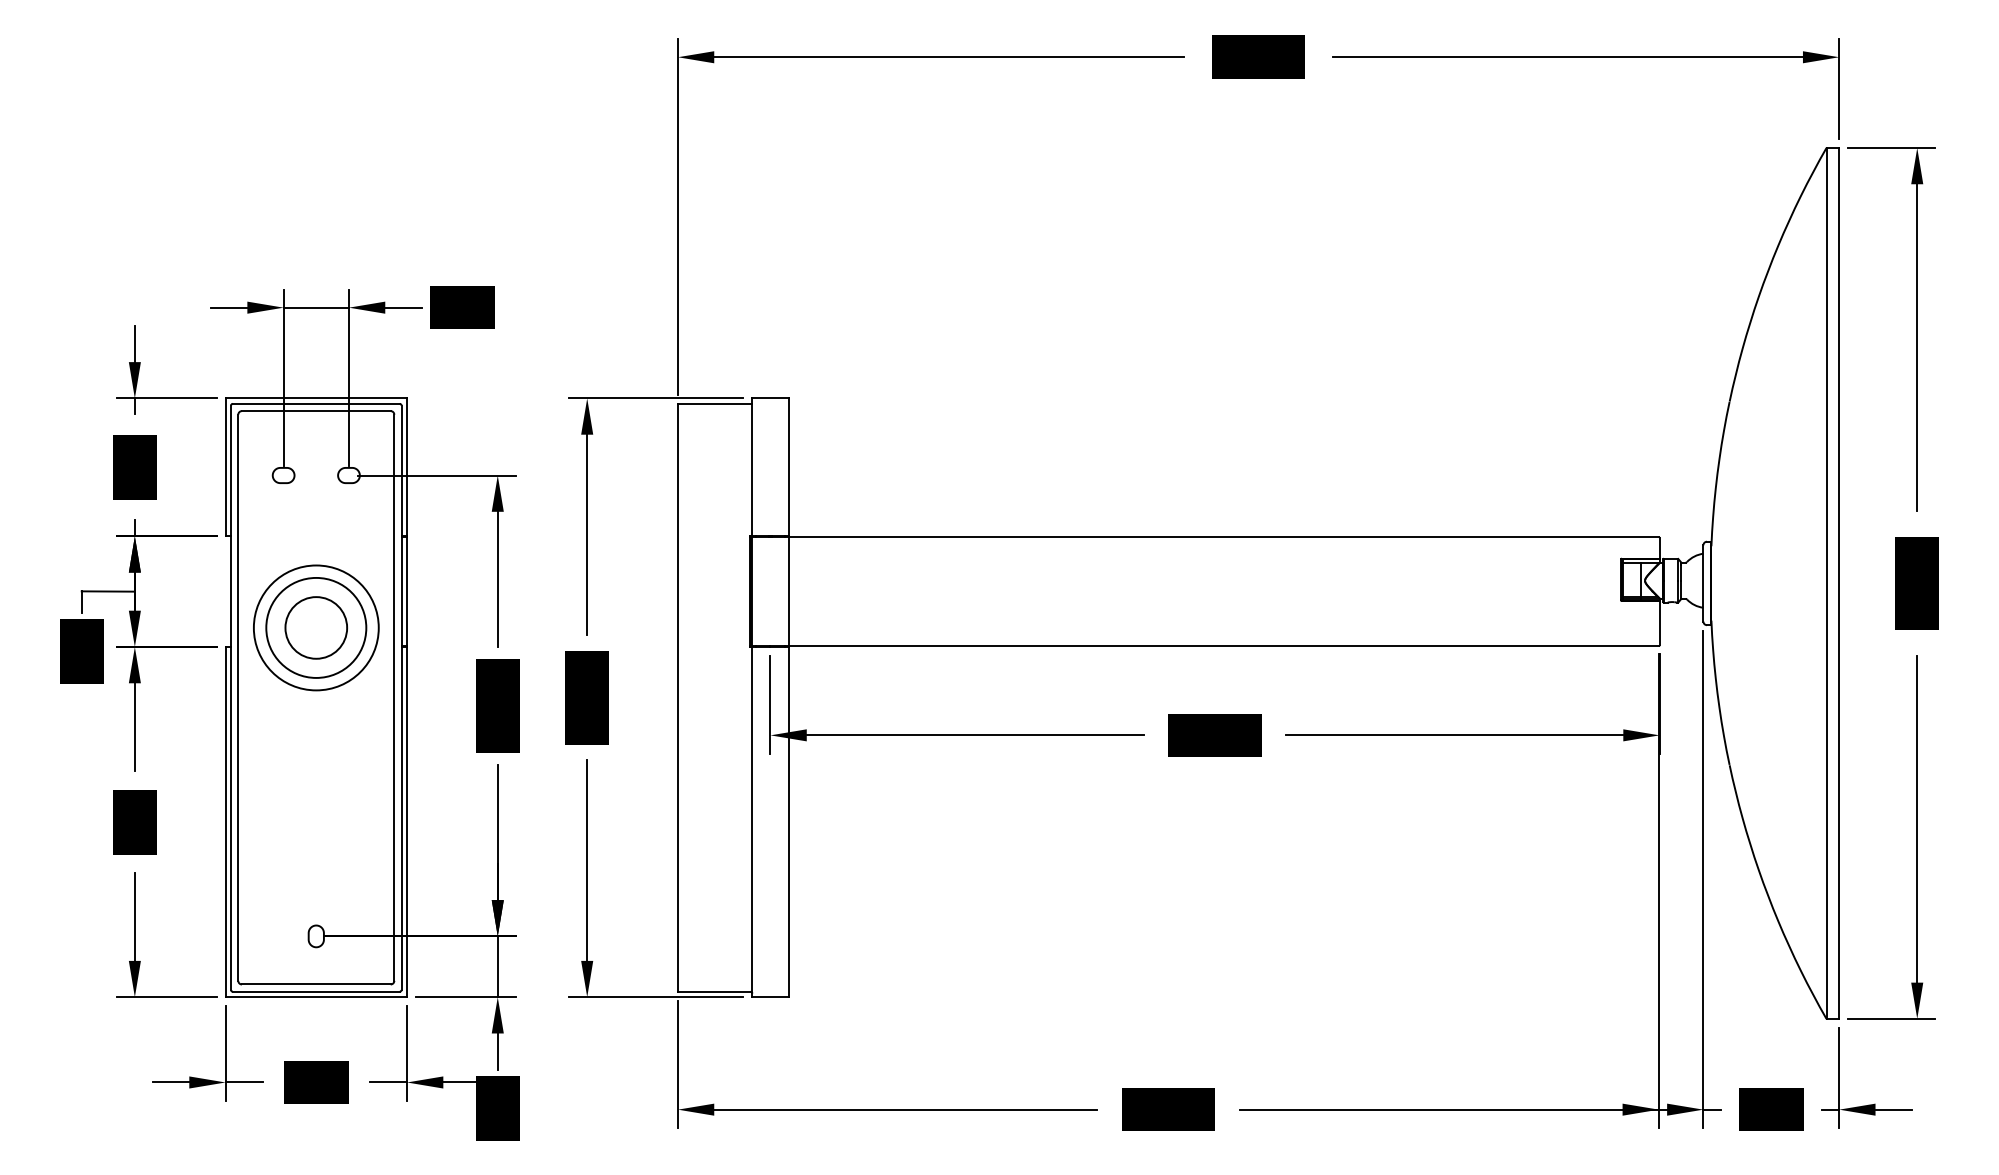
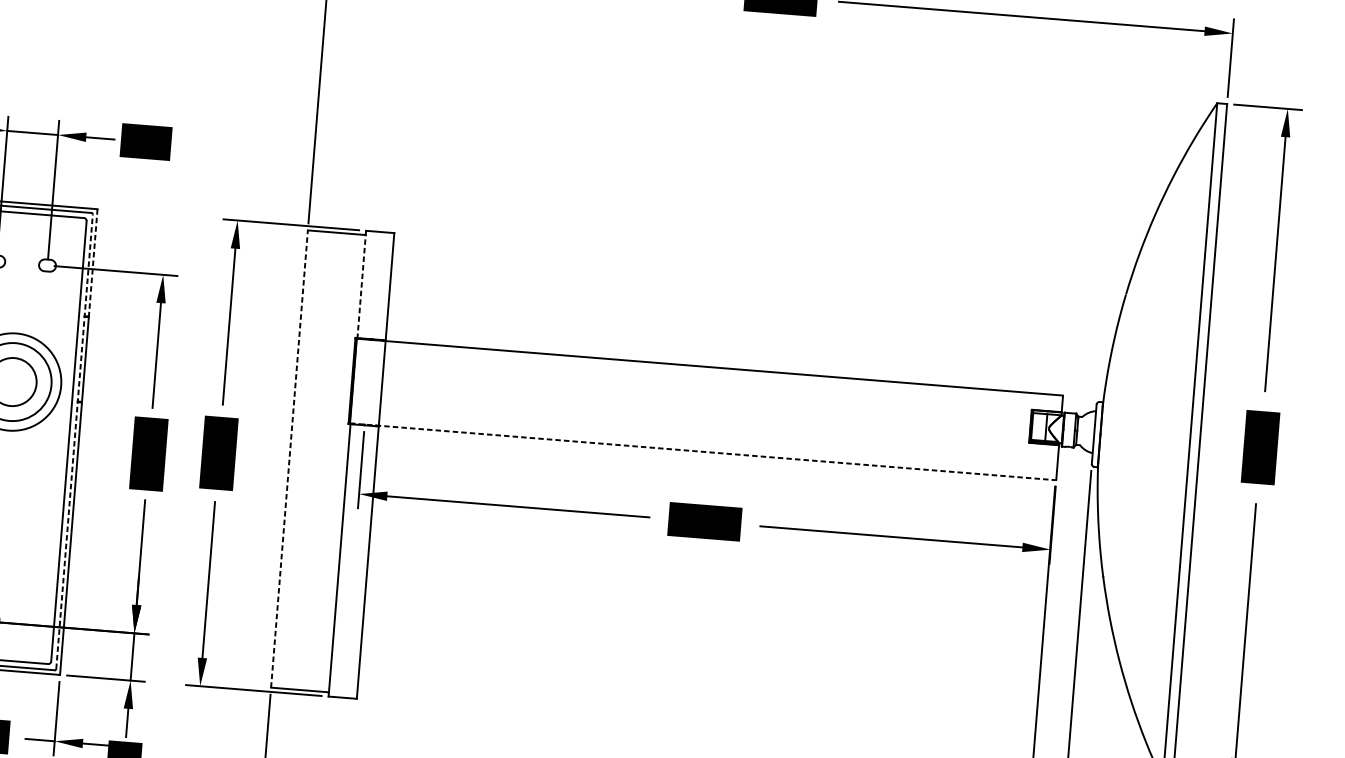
line: (407, 467) -> (93, 262), solid -> dashed
line: (752, 467) -> (361, 284), solid -> dashed
line: (1205, 646) -> (703, 452), solid -> dashed
line: (401, 697) -> (74, 441), solid -> dashed
line: (677, 697) -> (289, 458), solid -> dashed

